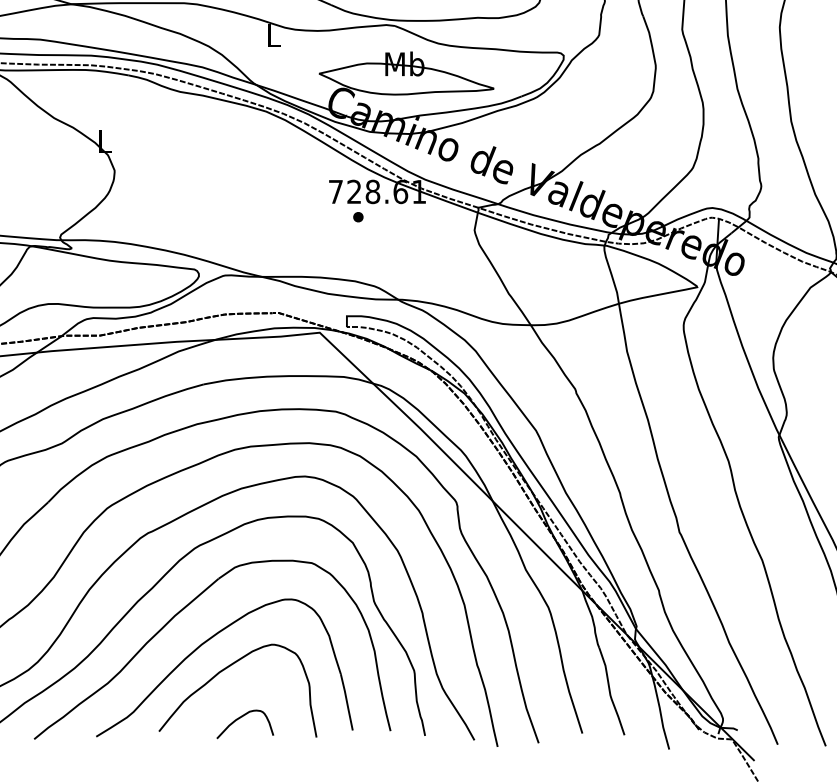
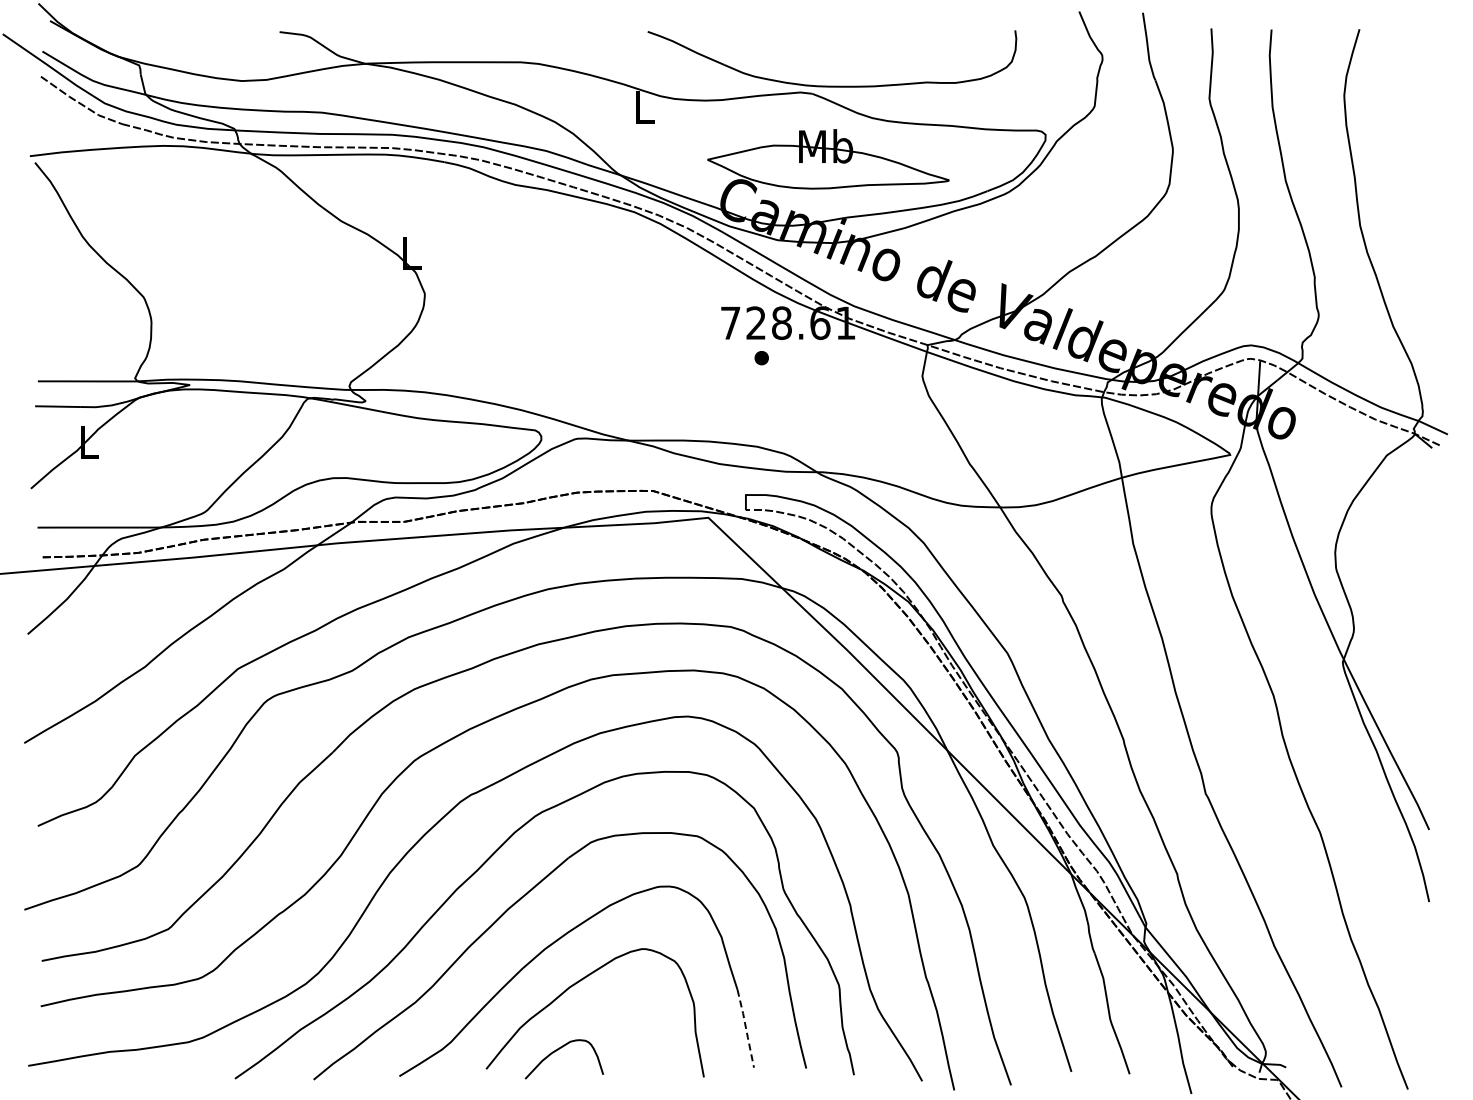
line: (347, 702) -> (746, 1028), solid -> dashed
curve: (241, 718) -> (558, 1050), moved

